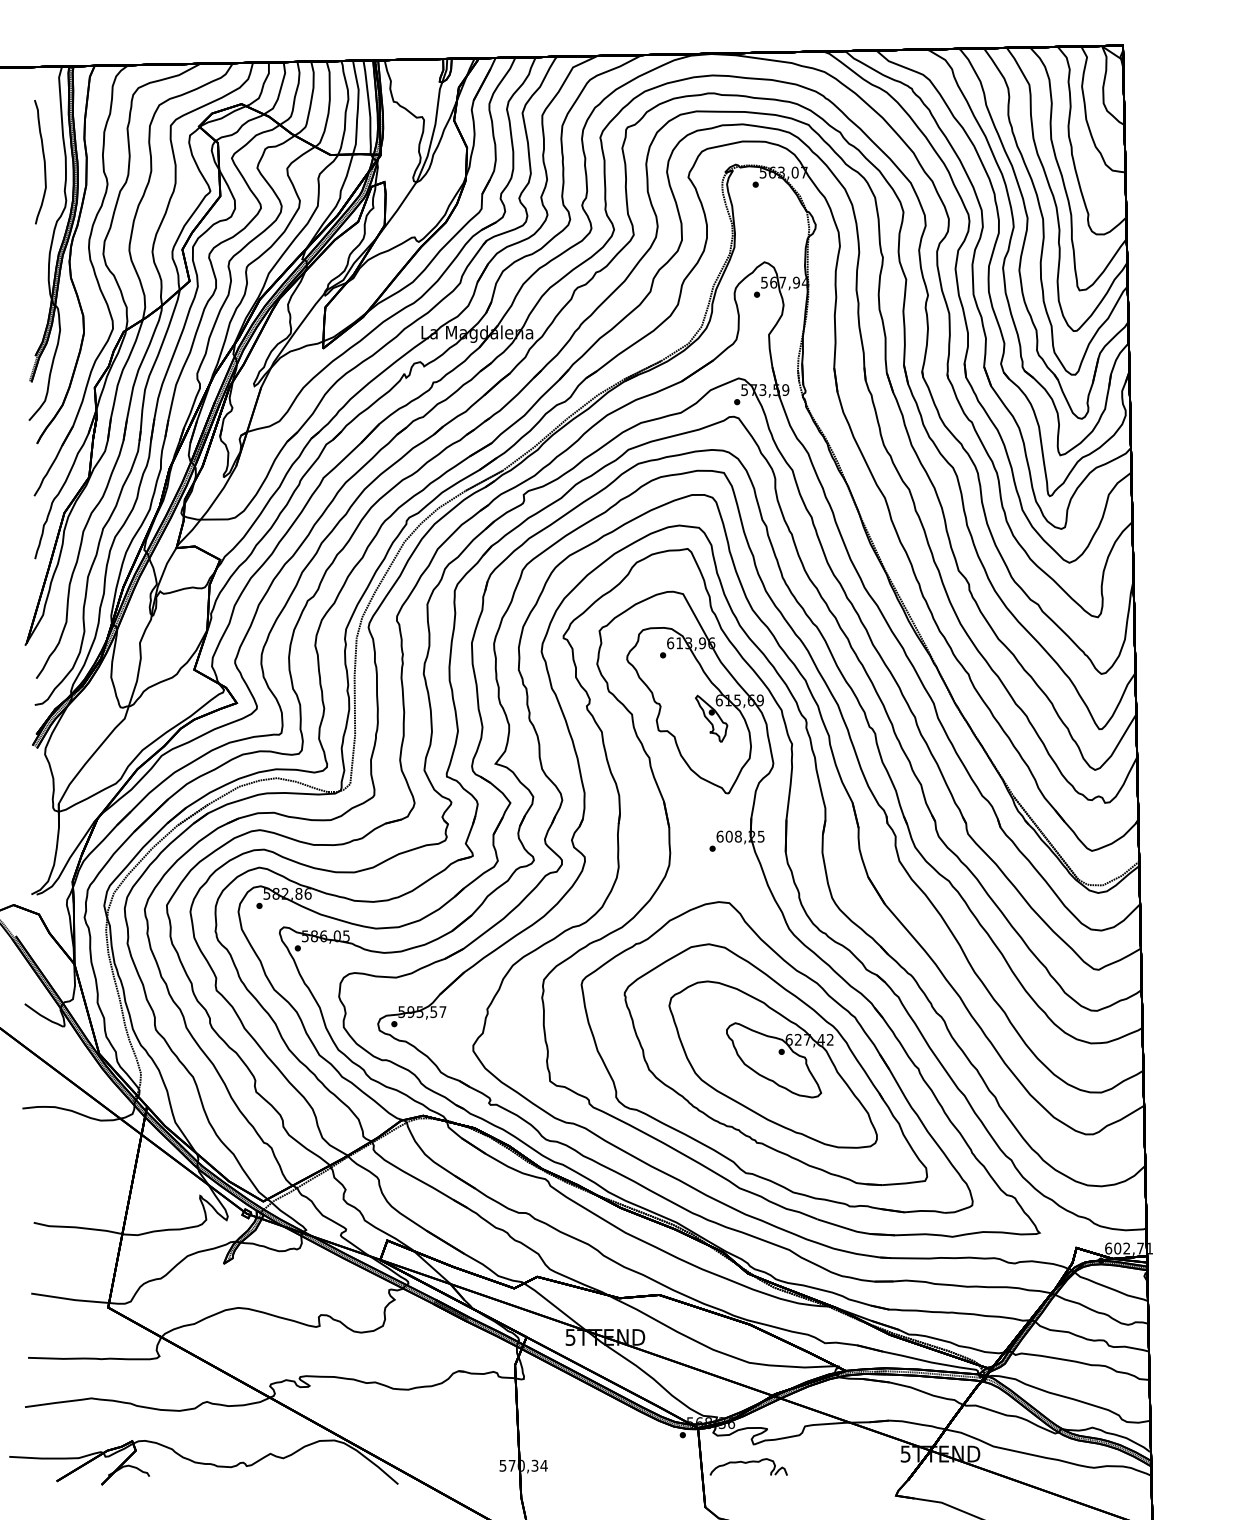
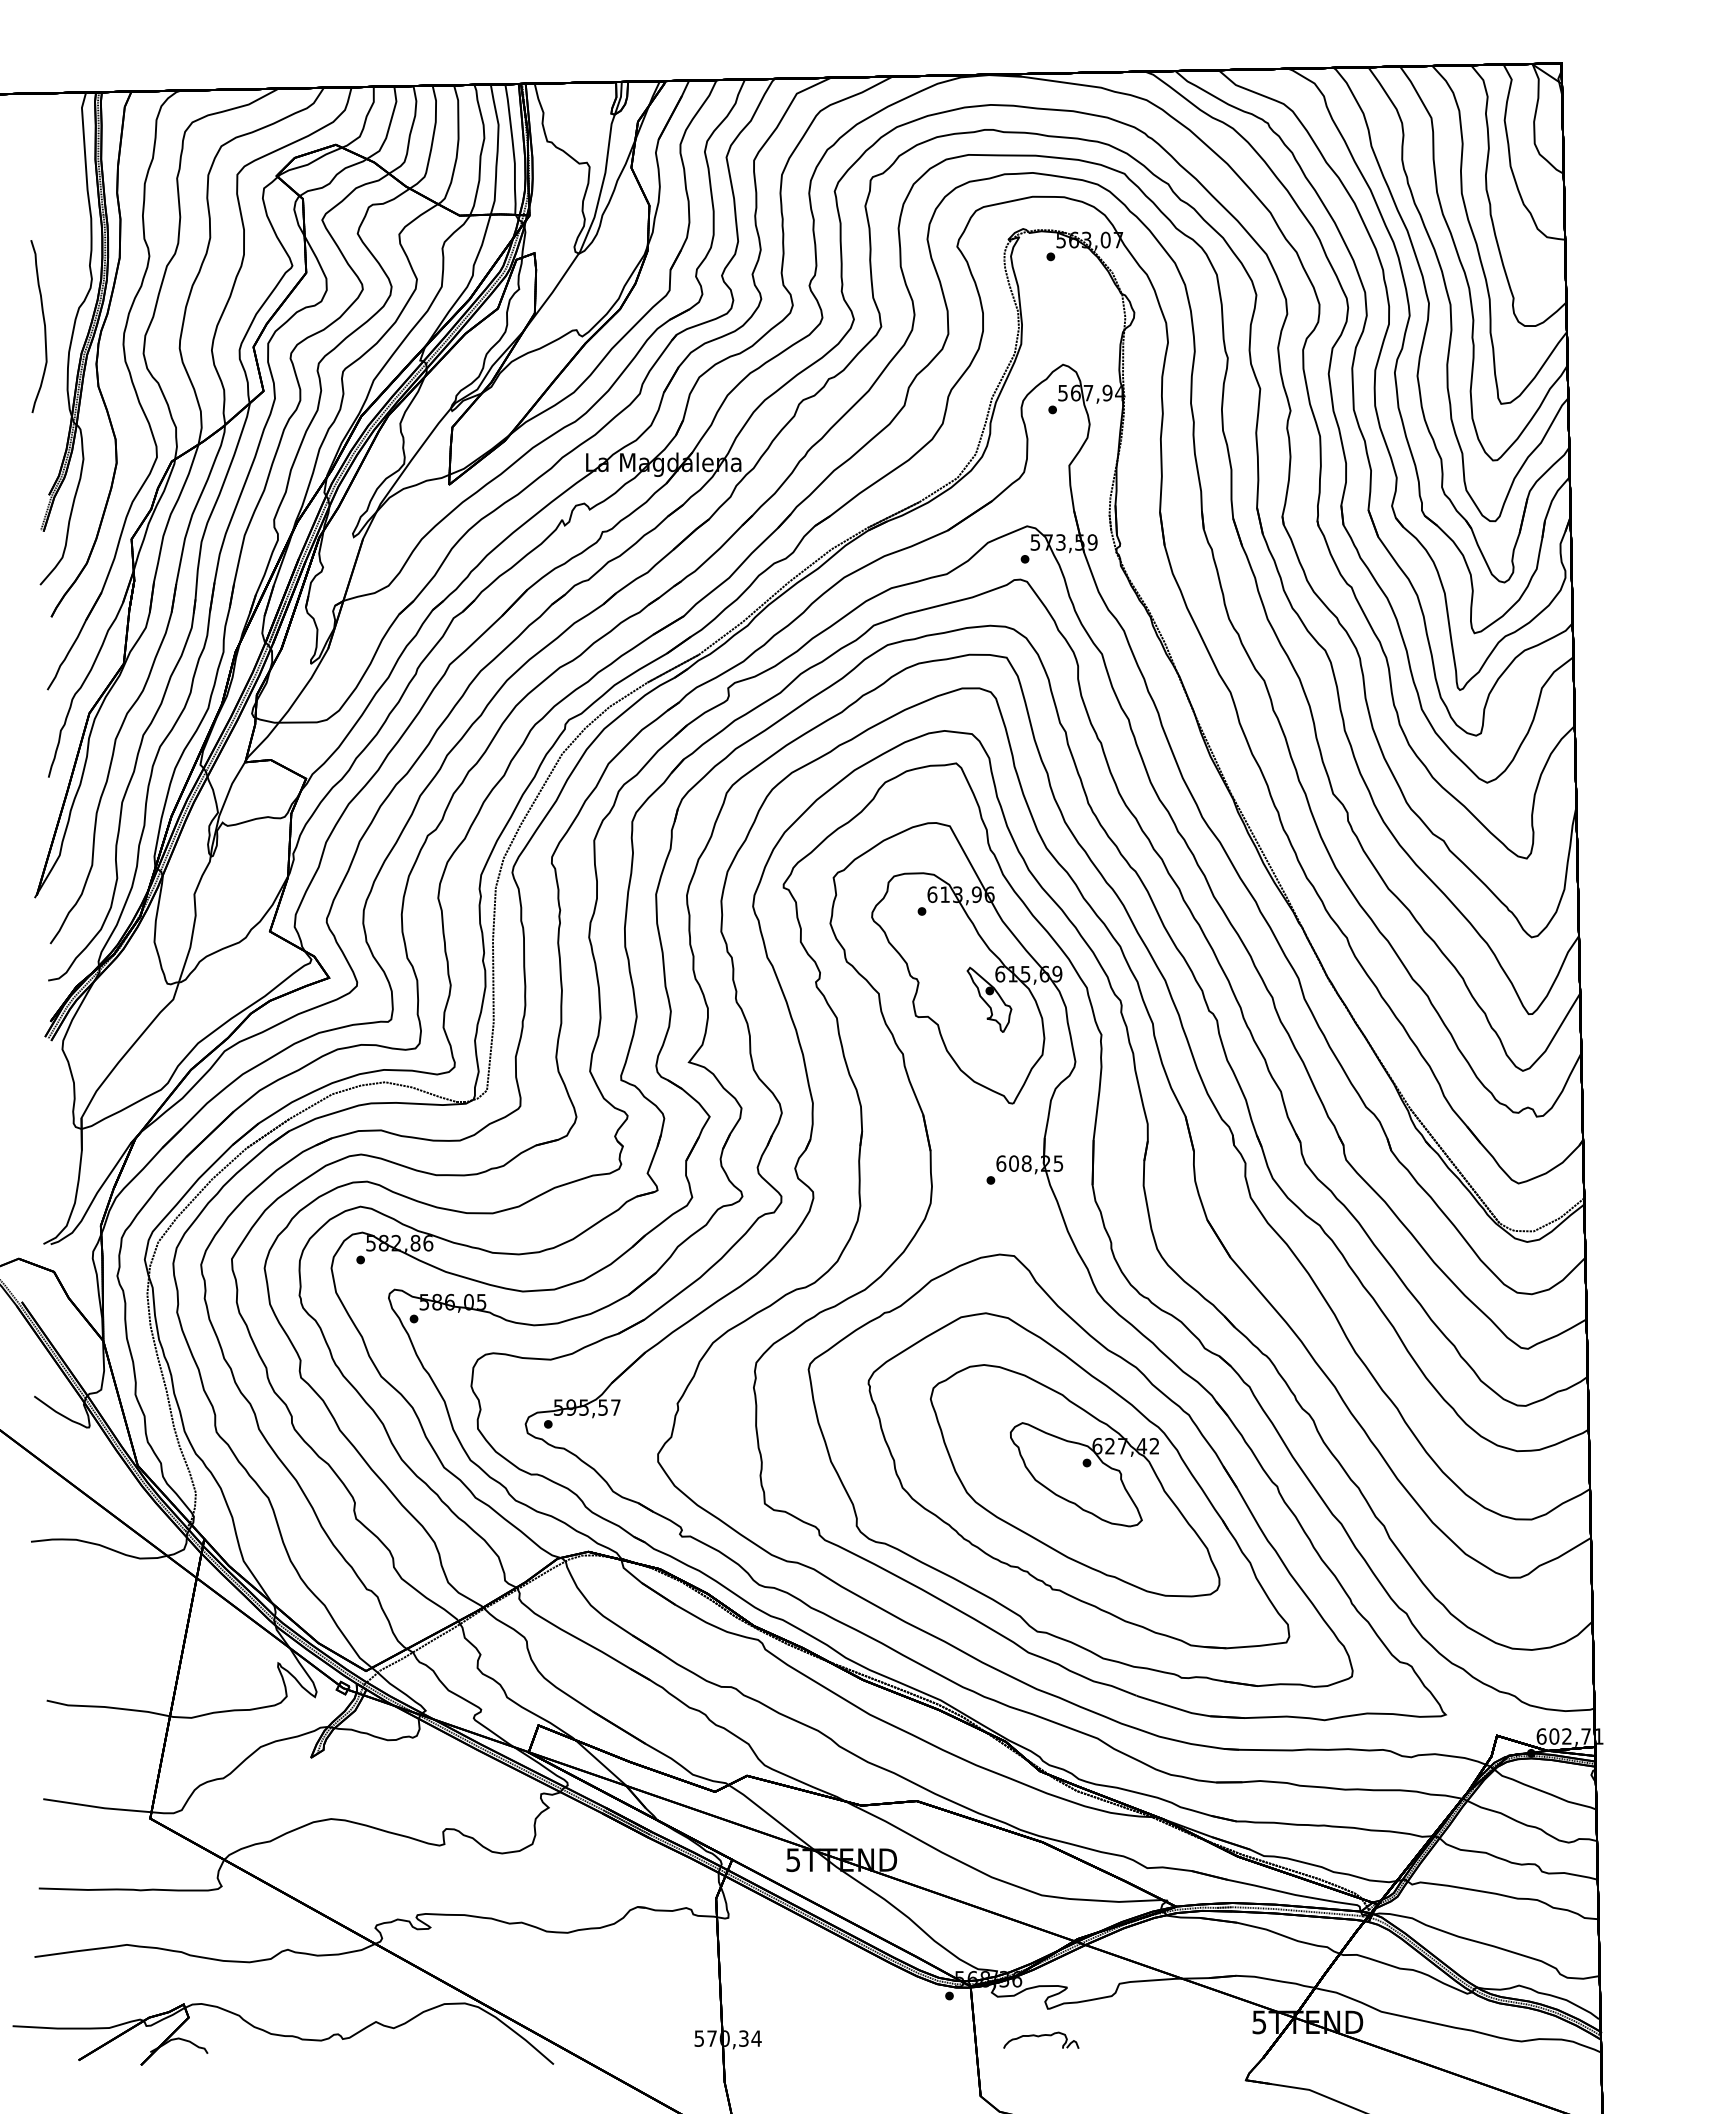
part: (40, 162) -> (38, 326), moved
part: (748, 1467) -> (1041, 2040), size x0.7

